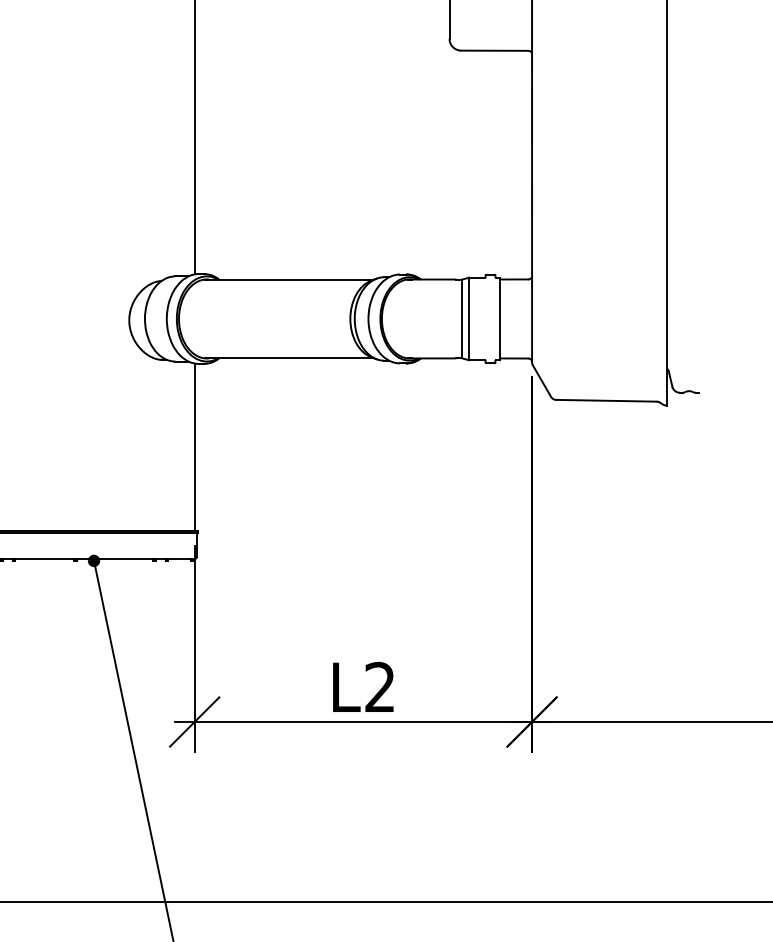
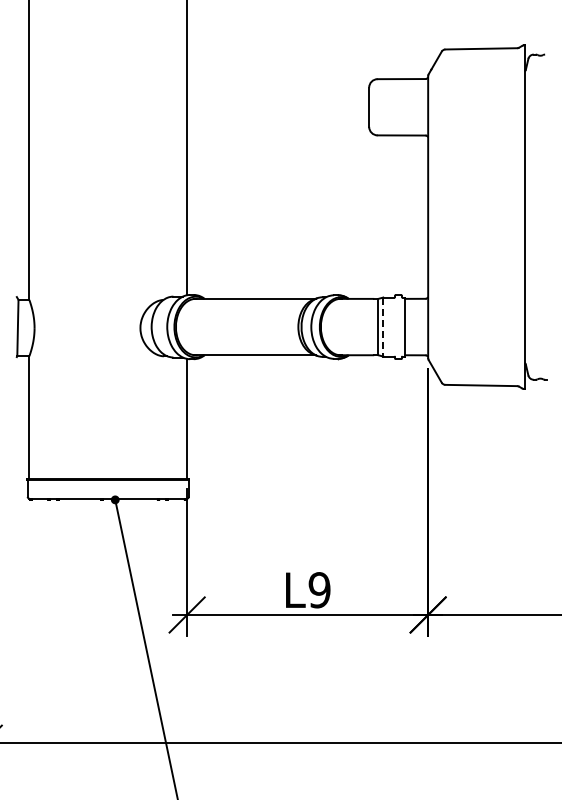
line: (469, 319) -> (383, 327), solid -> dashed
text: (379, 687) -> (319, 590), L2 -> L9

